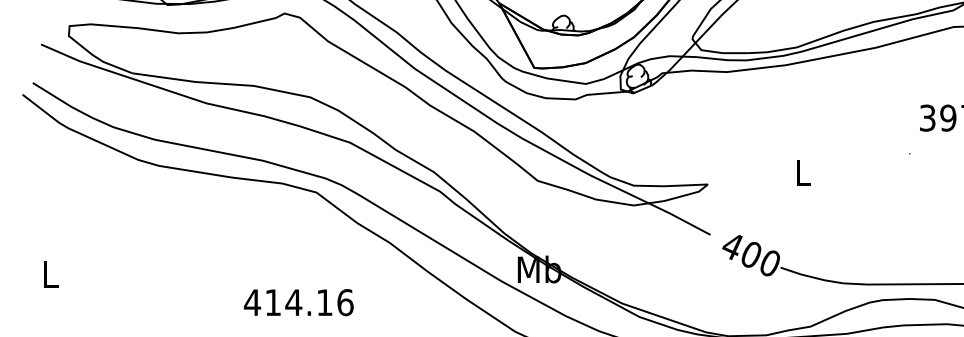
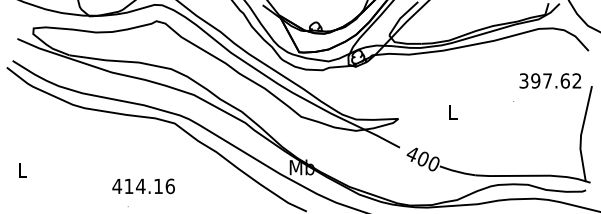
text: (298, 302) -> (143, 186), moved

